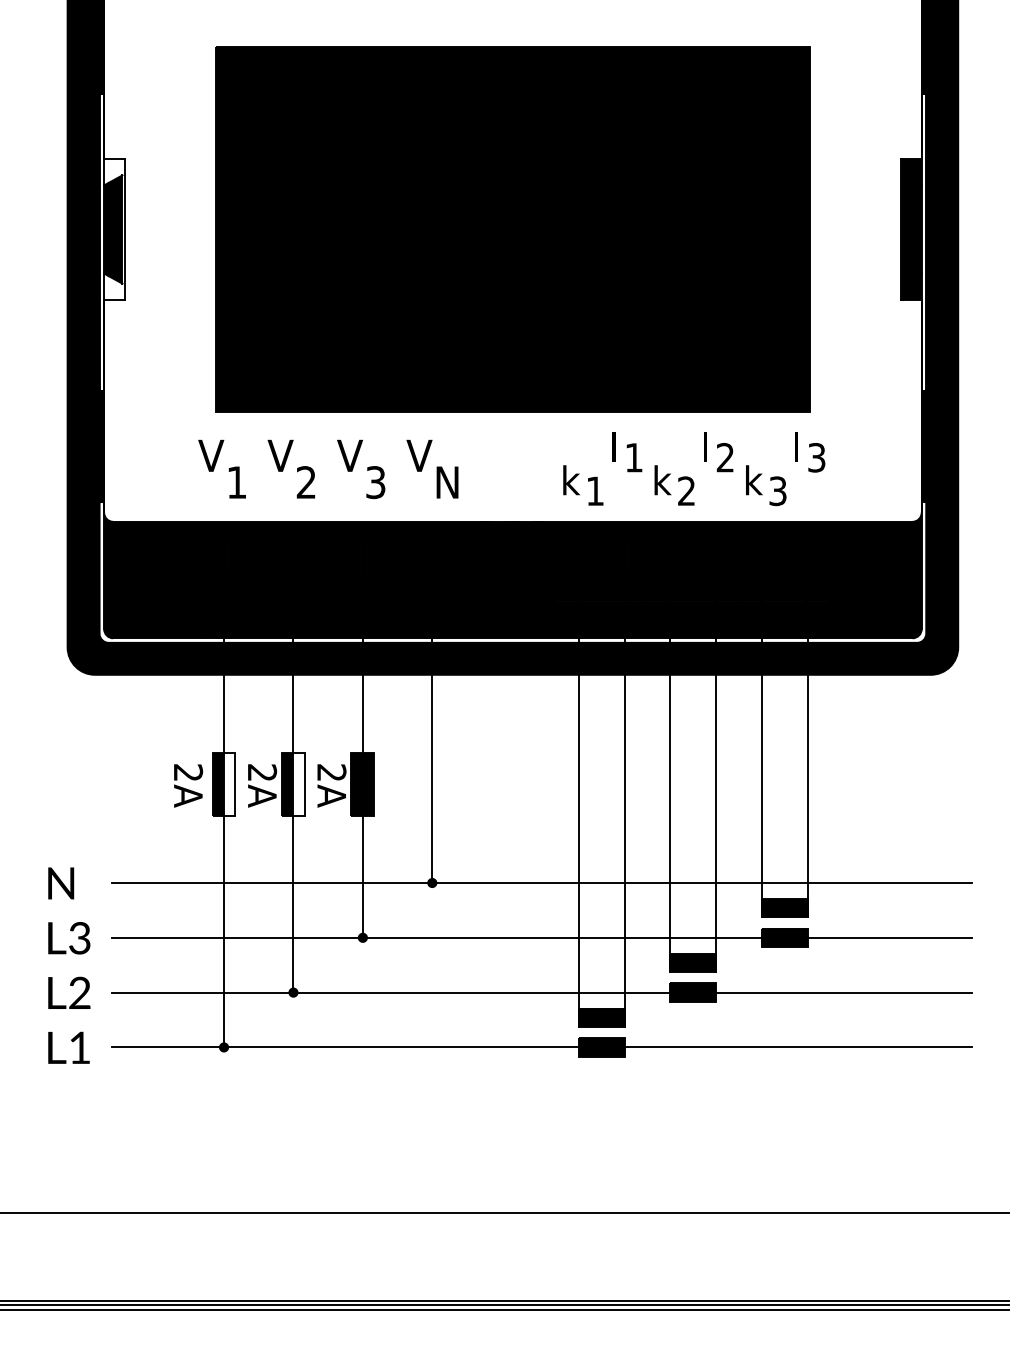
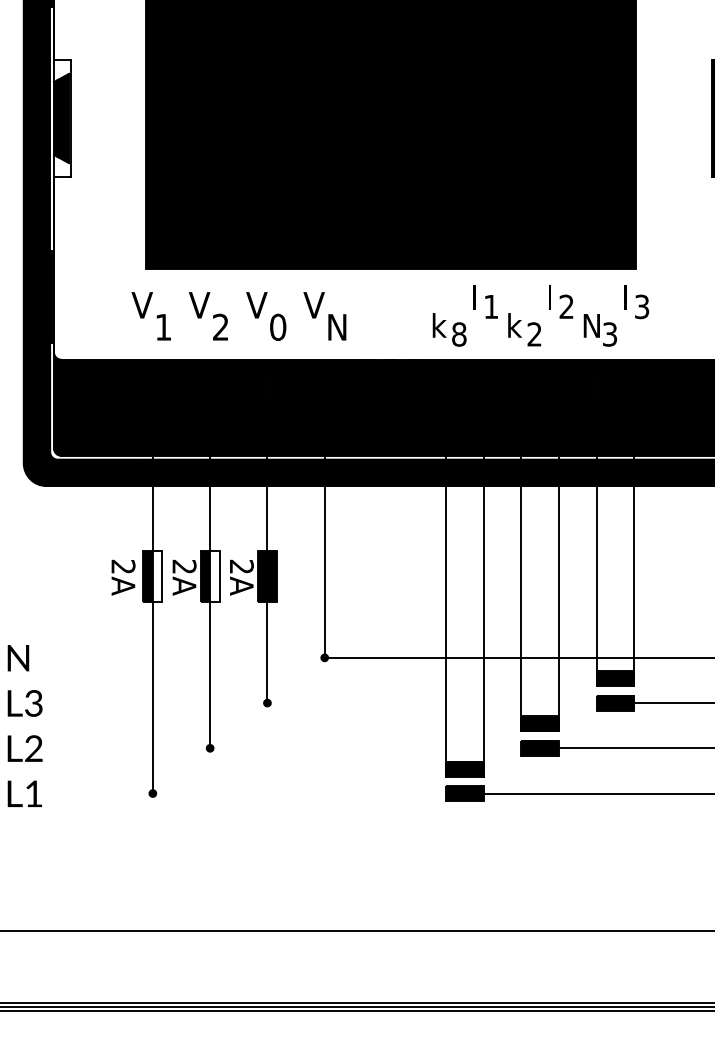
text: (755, 480) -> (591, 325), k -> N
text: (375, 482) -> (277, 327), 3 -> 0
text: (595, 491) -> (459, 334), 1 -> 8
line: (269, 883) -> (190, 658), removed
line: (234, 937) -> (161, 702), removed
line: (564, 937) -> (433, 702), removed
line: (200, 992) -> (133, 748), removed
line: (483, 992) -> (366, 748), removed
line: (165, 1047) -> (104, 793), removed
line: (403, 1047) -> (300, 793), removed

